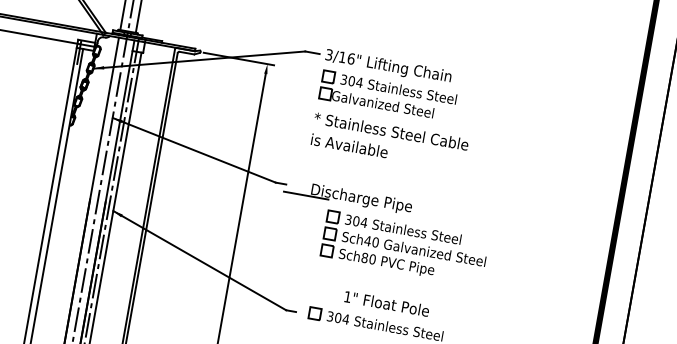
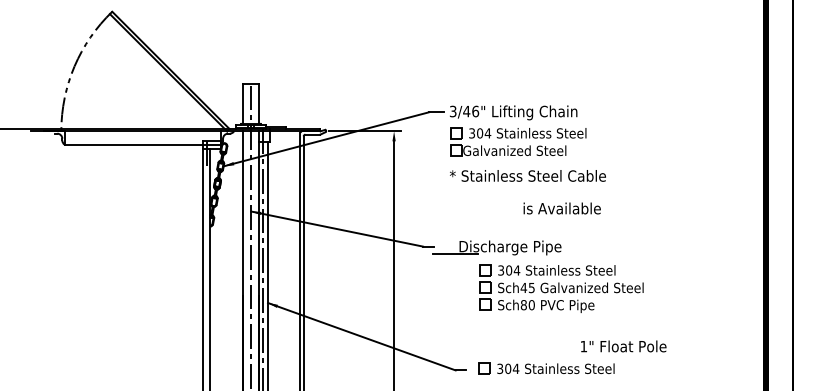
text: (342, 57) -> (466, 111), 3/16" -> 3/46"
text: (348, 145) -> (561, 208), moved
text: (375, 241) -> (531, 287), Sch40 -> Sch45
text: (386, 303) -> (623, 346), moved

